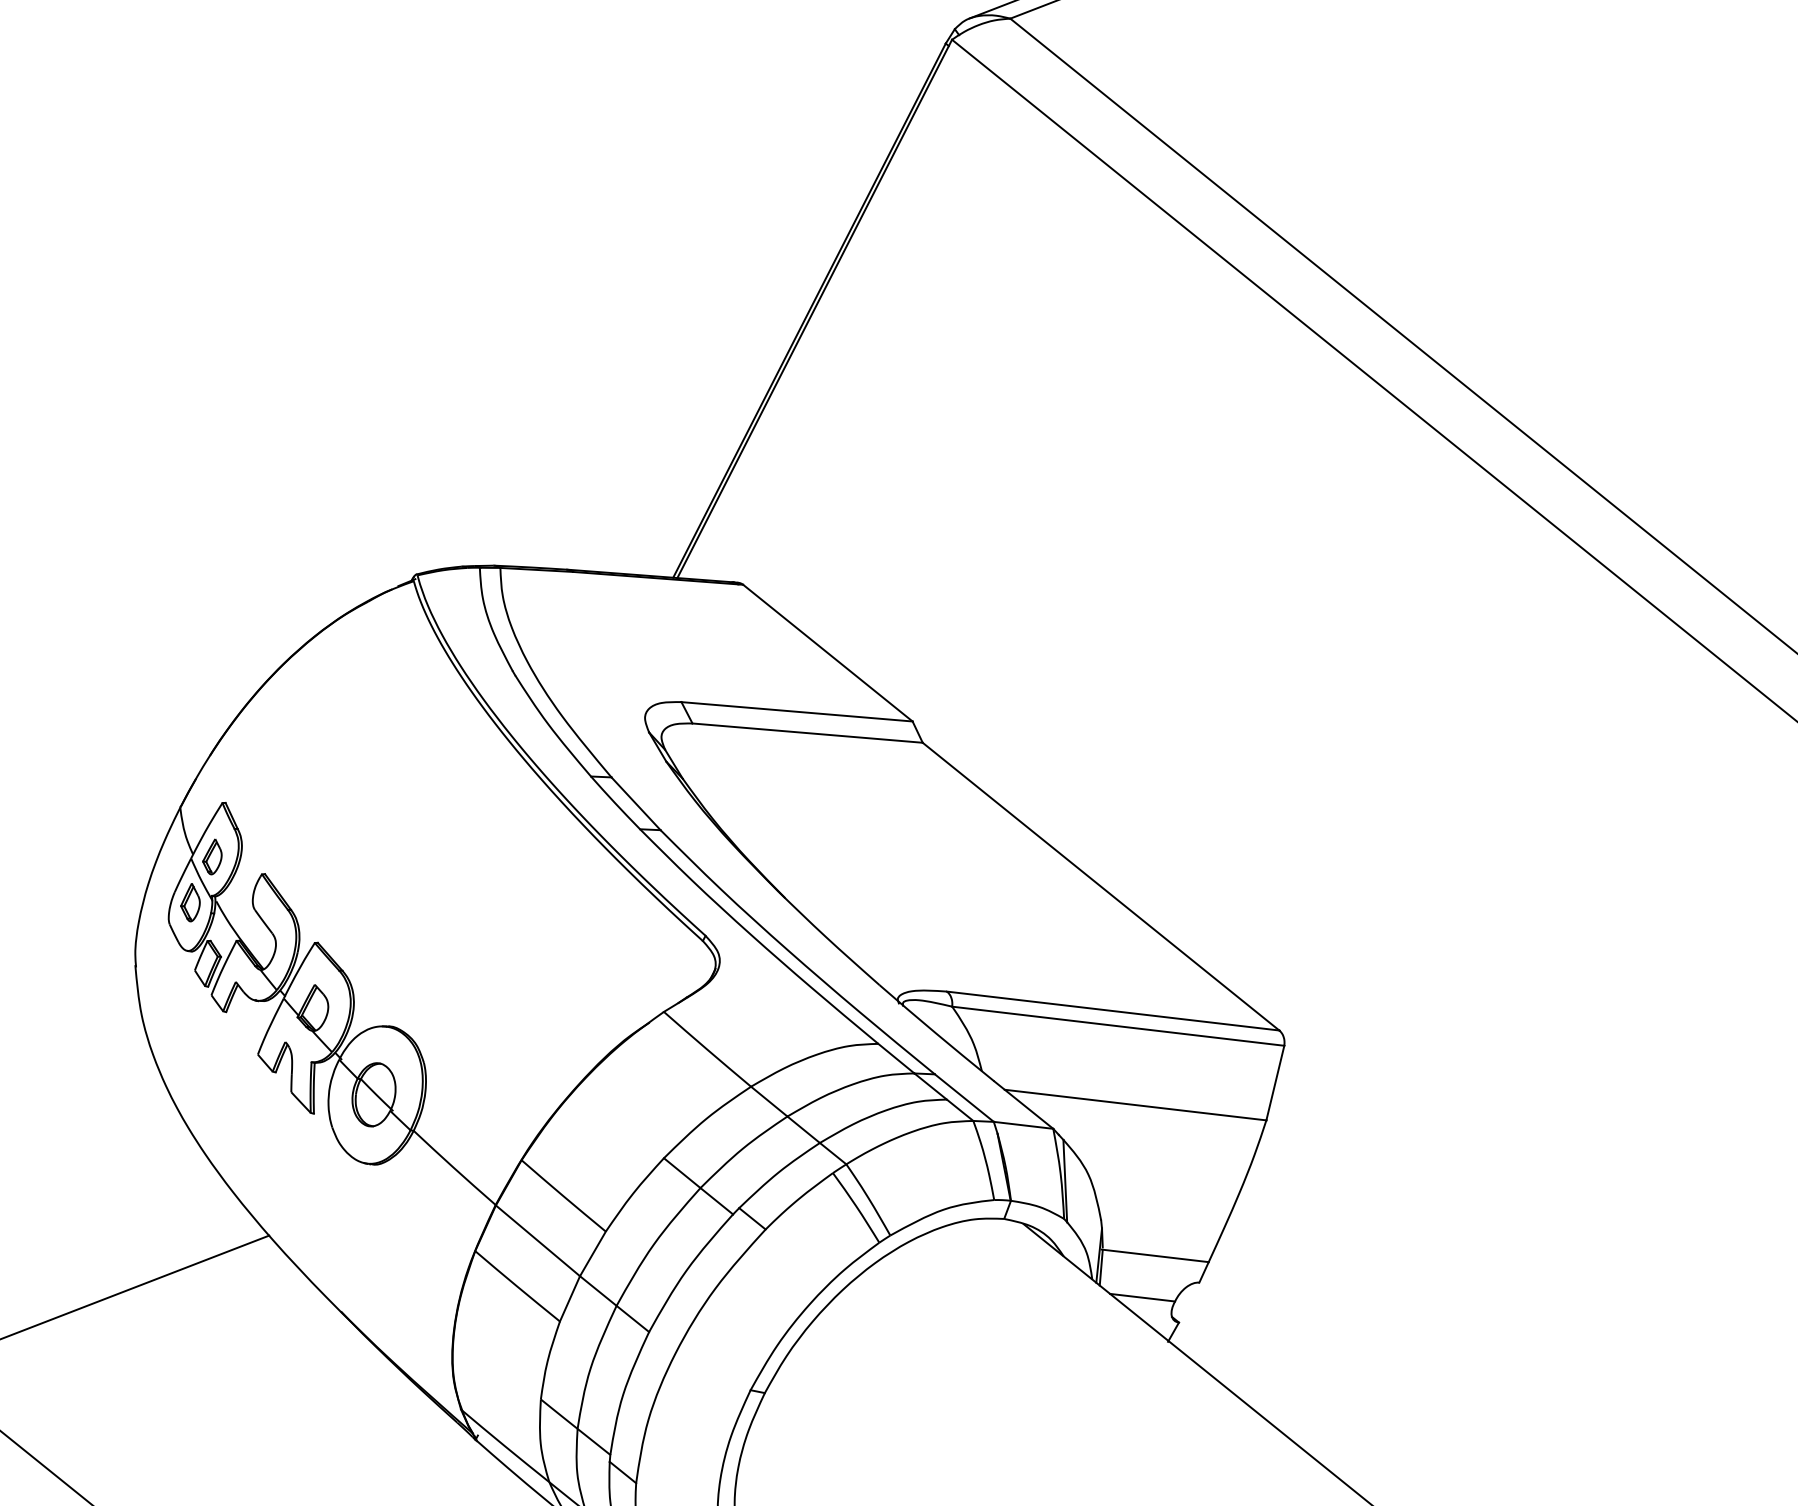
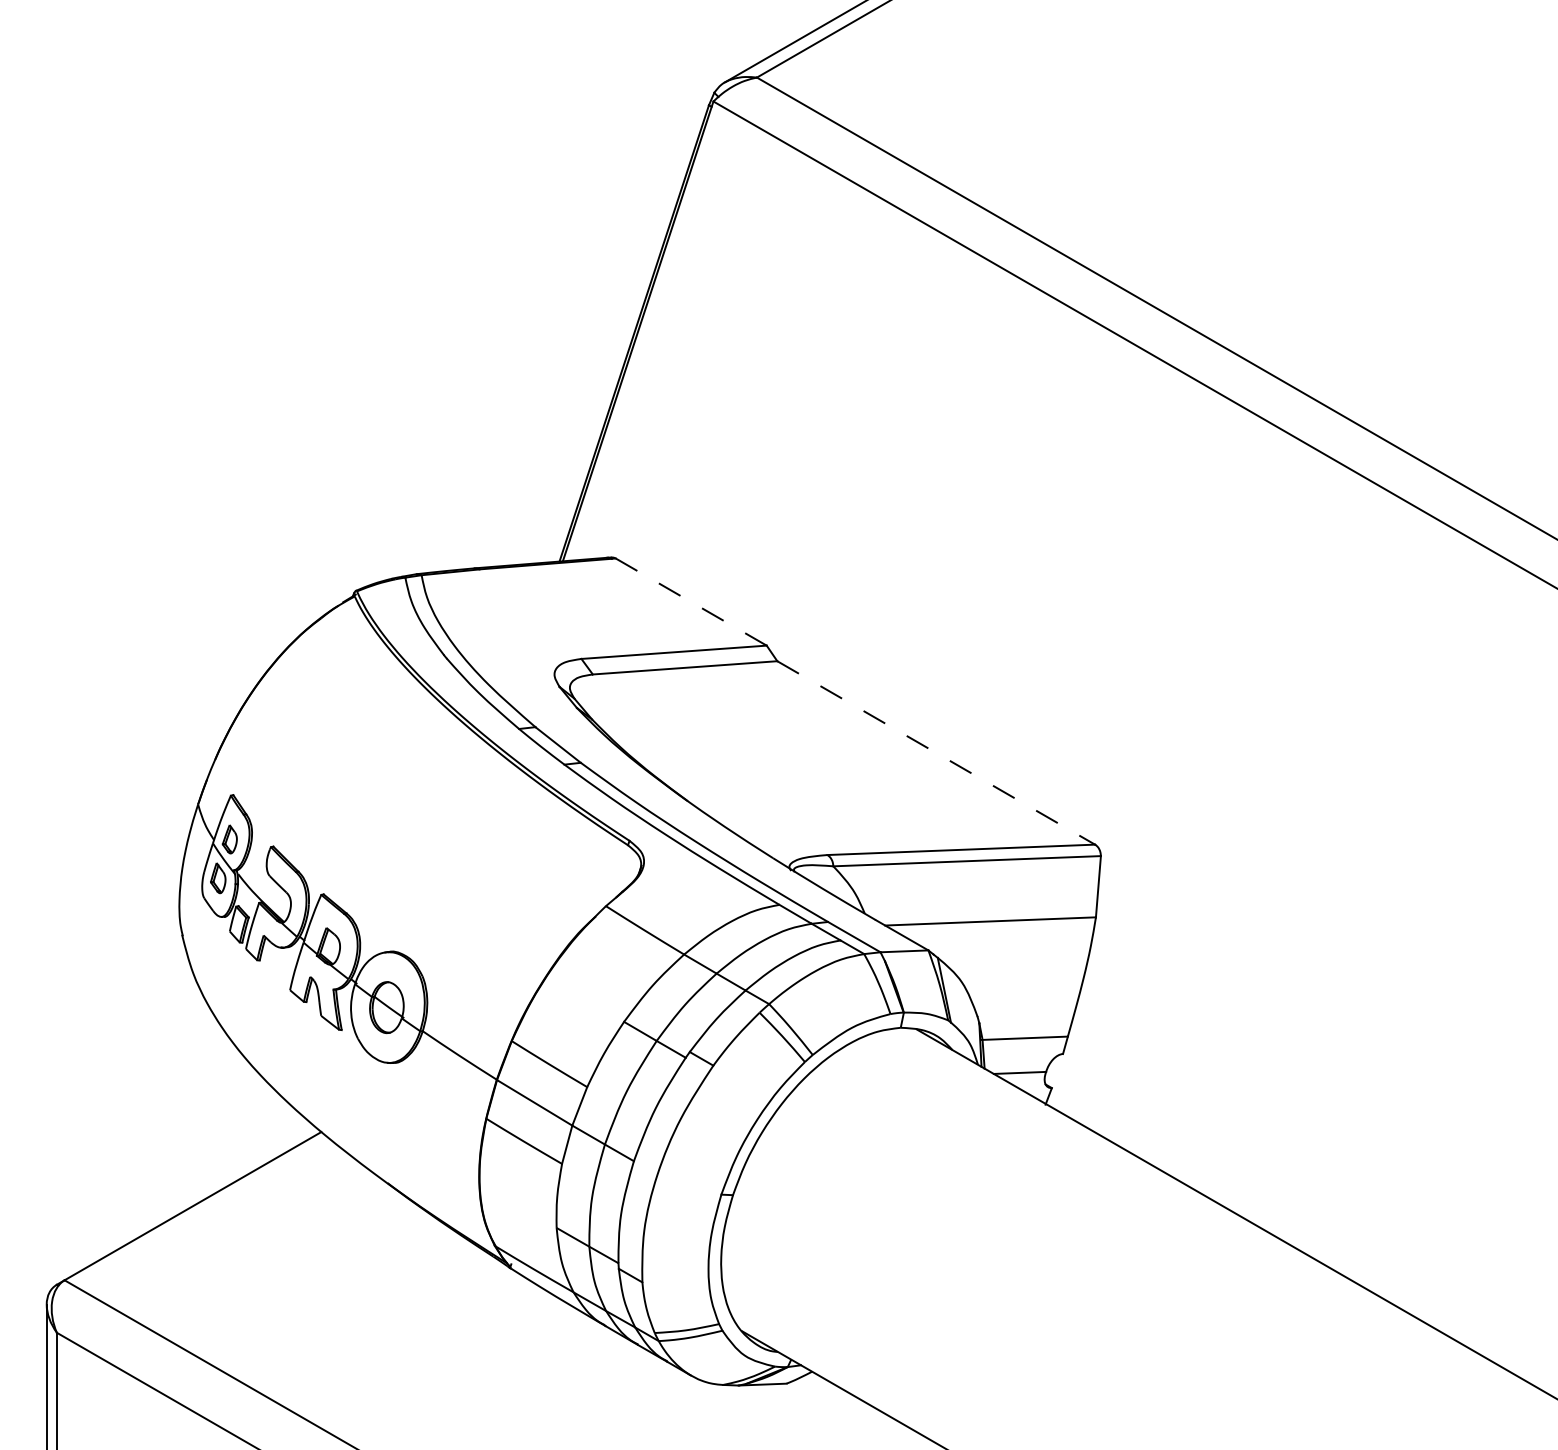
line: (828, 653) -> (691, 602), solid -> dashed
line: (1101, 887) -> (936, 753), solid -> dashed

